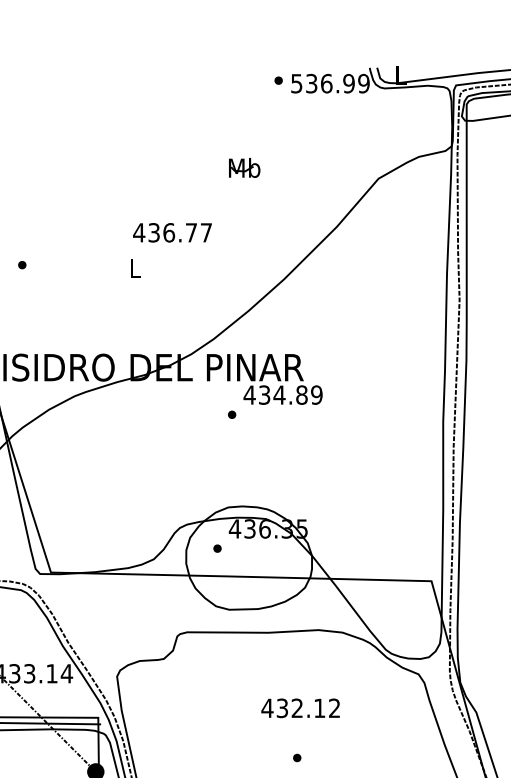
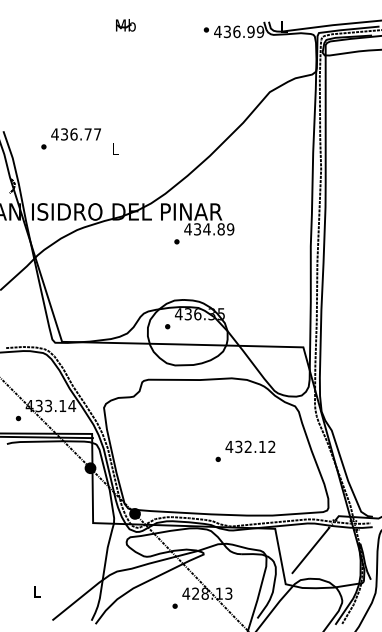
text: (296, 83) -> (217, 31), 536.99 -> 436.99
part: (244, 168) -> (125, 25), moved
text: (171, 232) -> (75, 134), moved
text: (300, 707) -> (250, 446), moved

